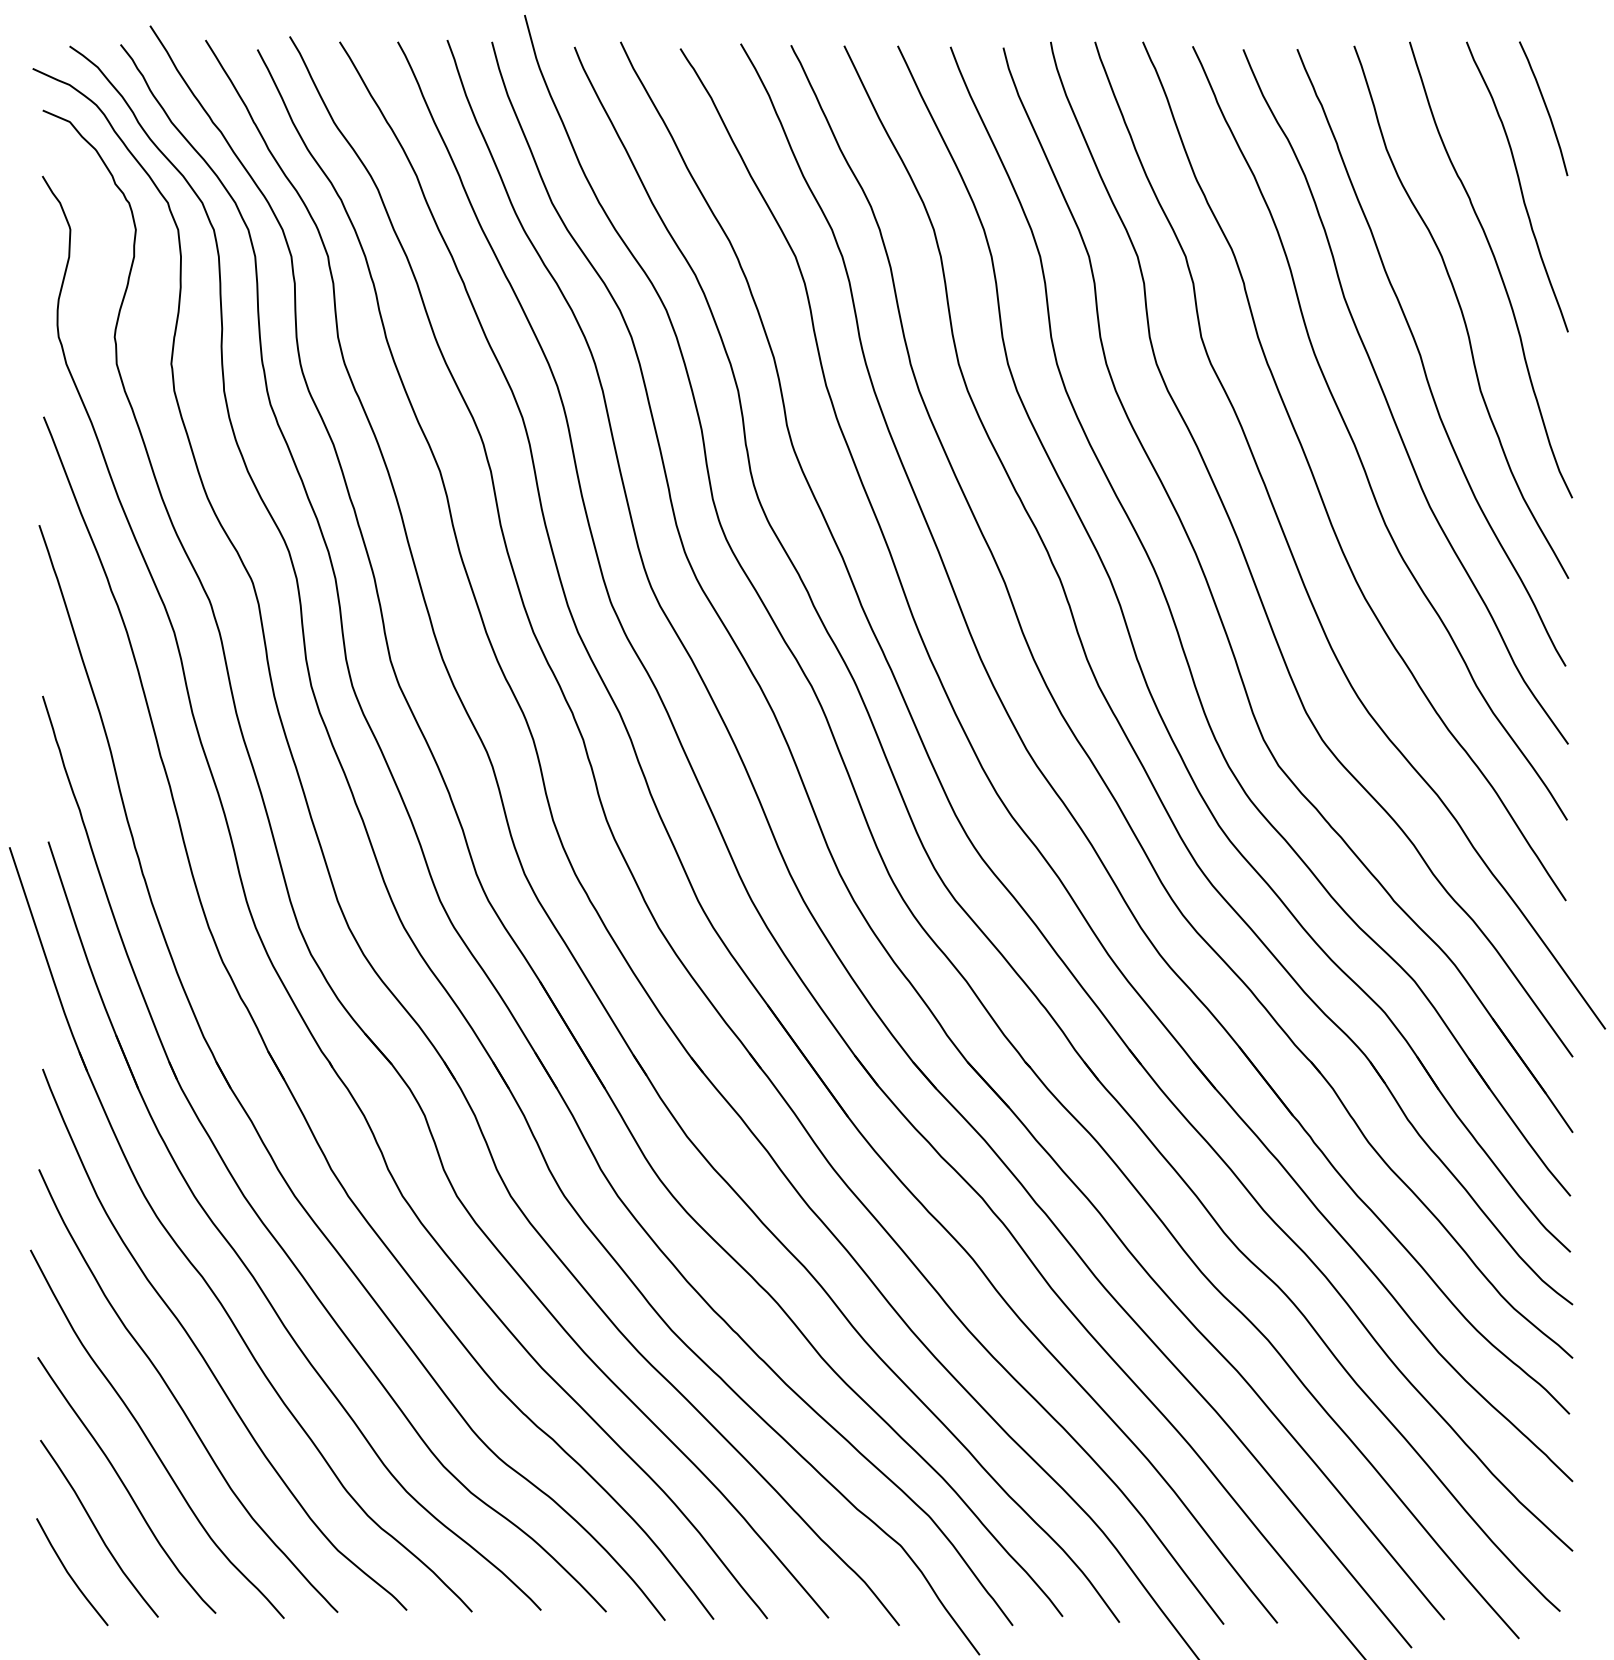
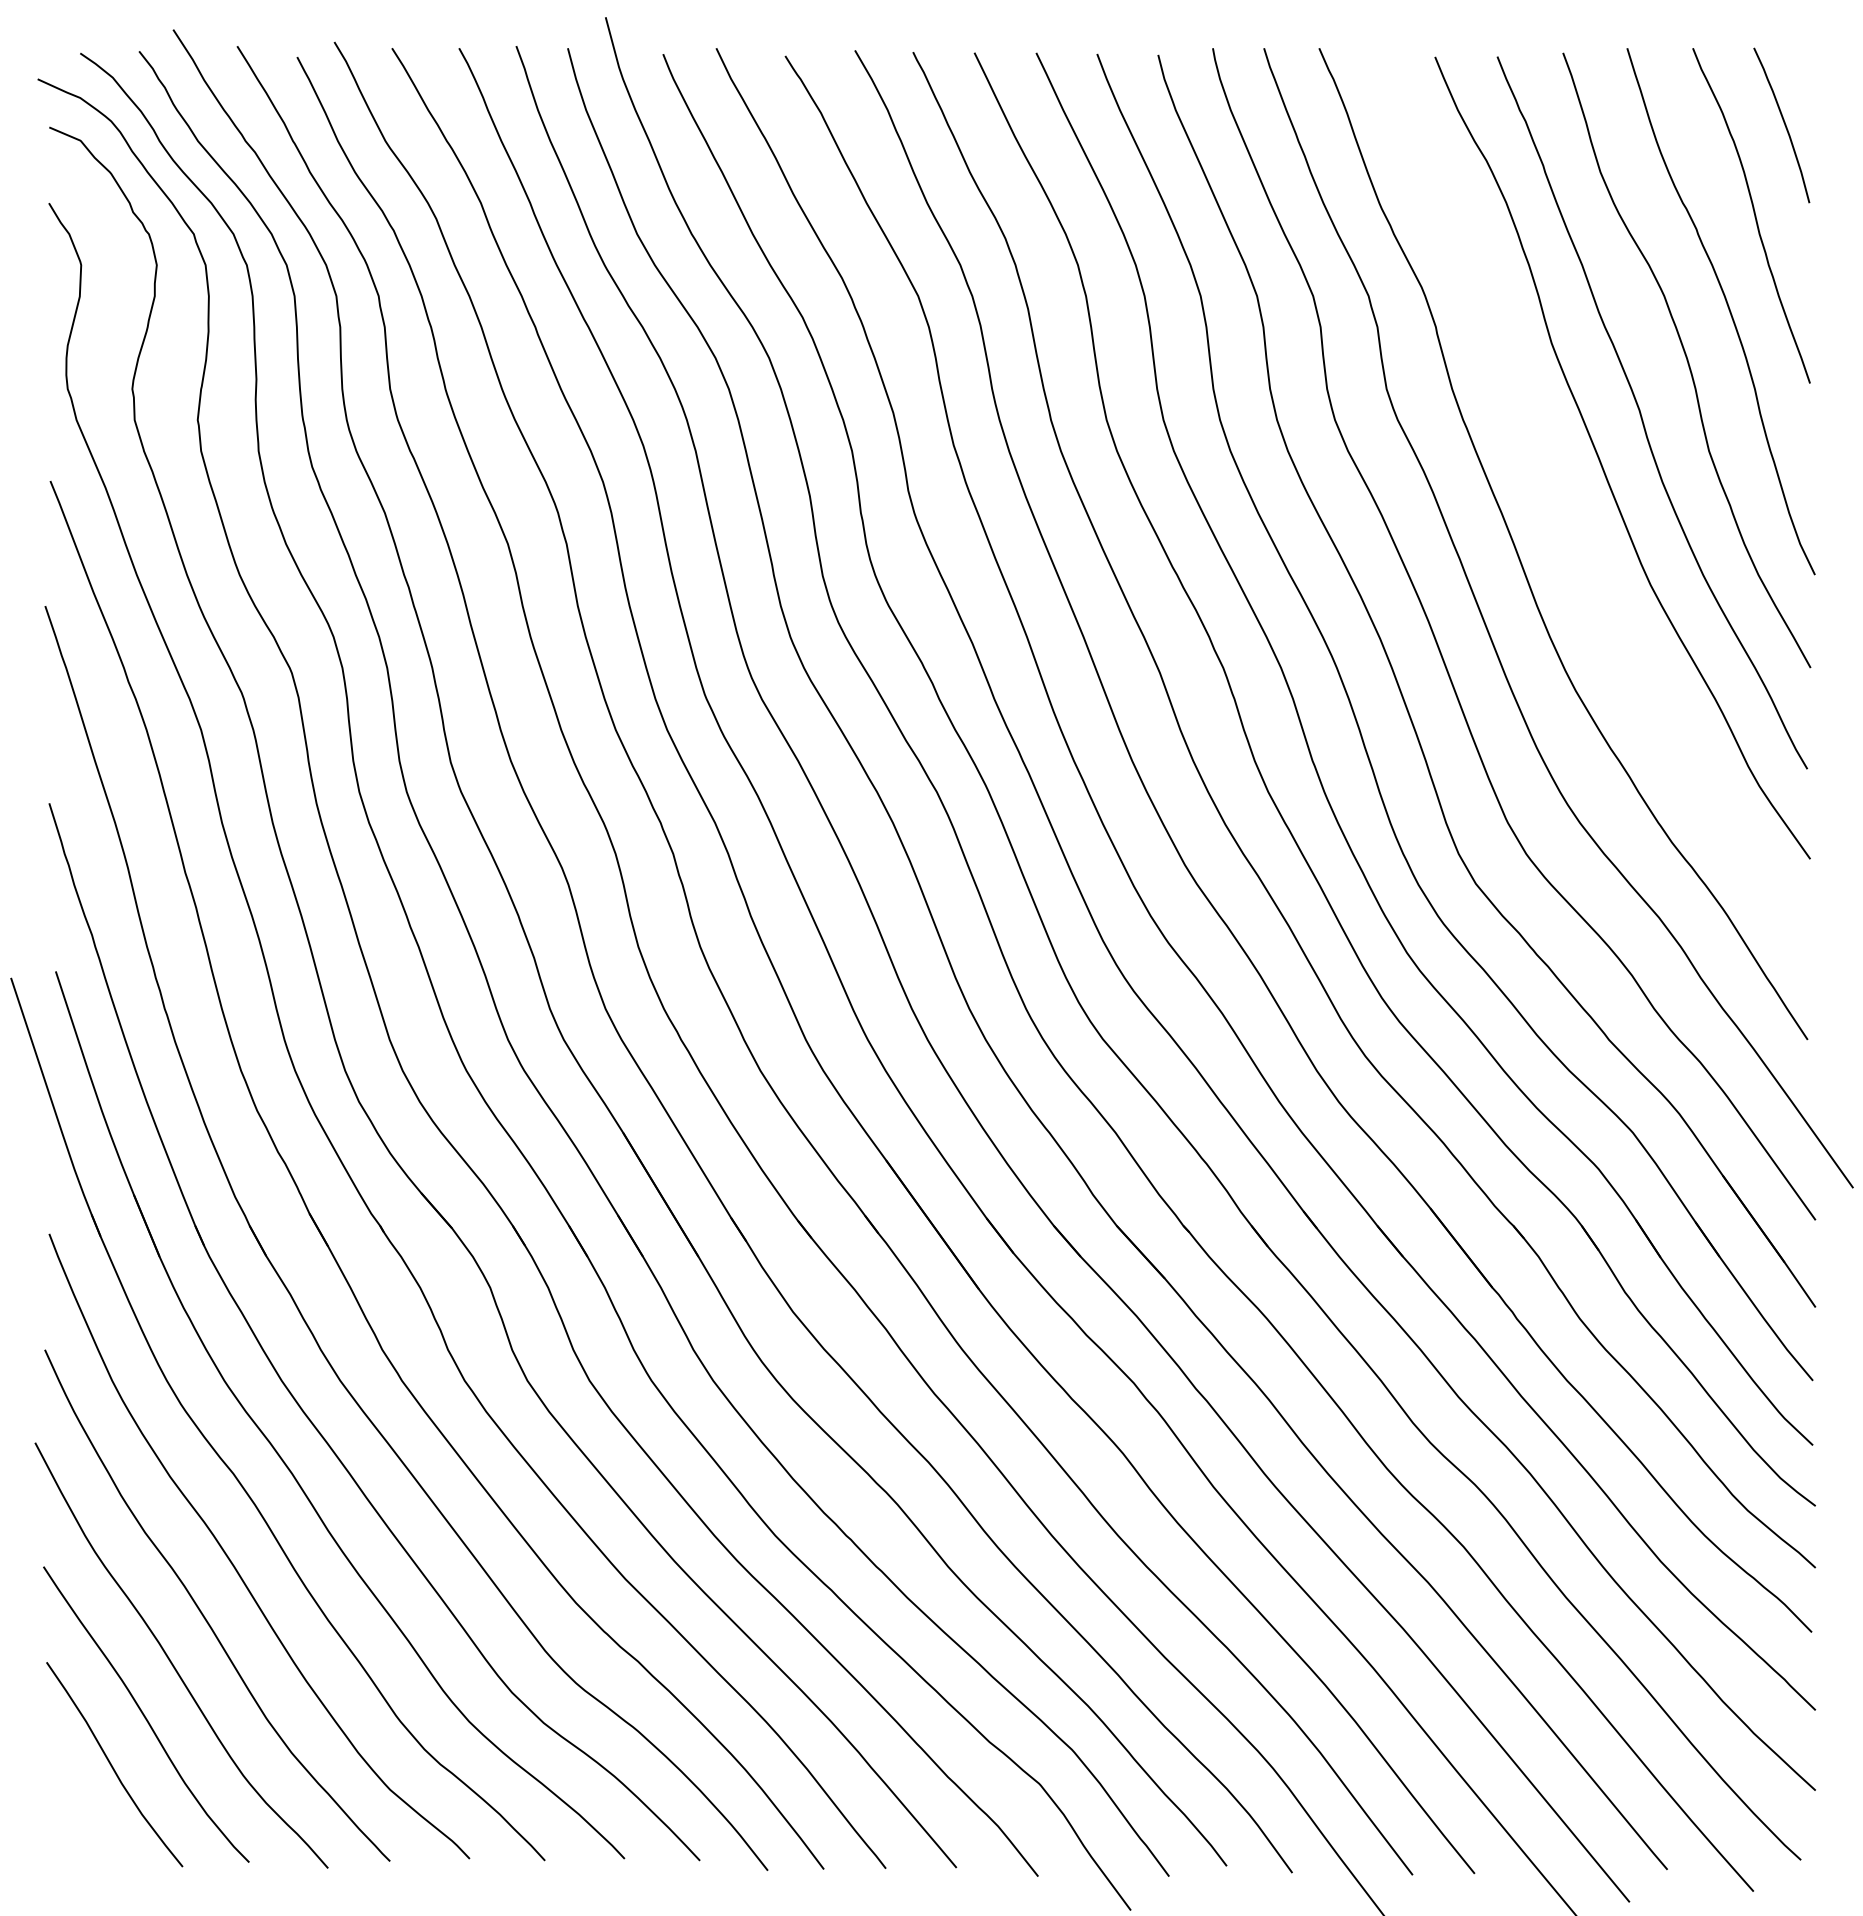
curve: (1355, 444) -> (1564, 512), removed
curve: (69, 1573) -> (80, 1816), removed

